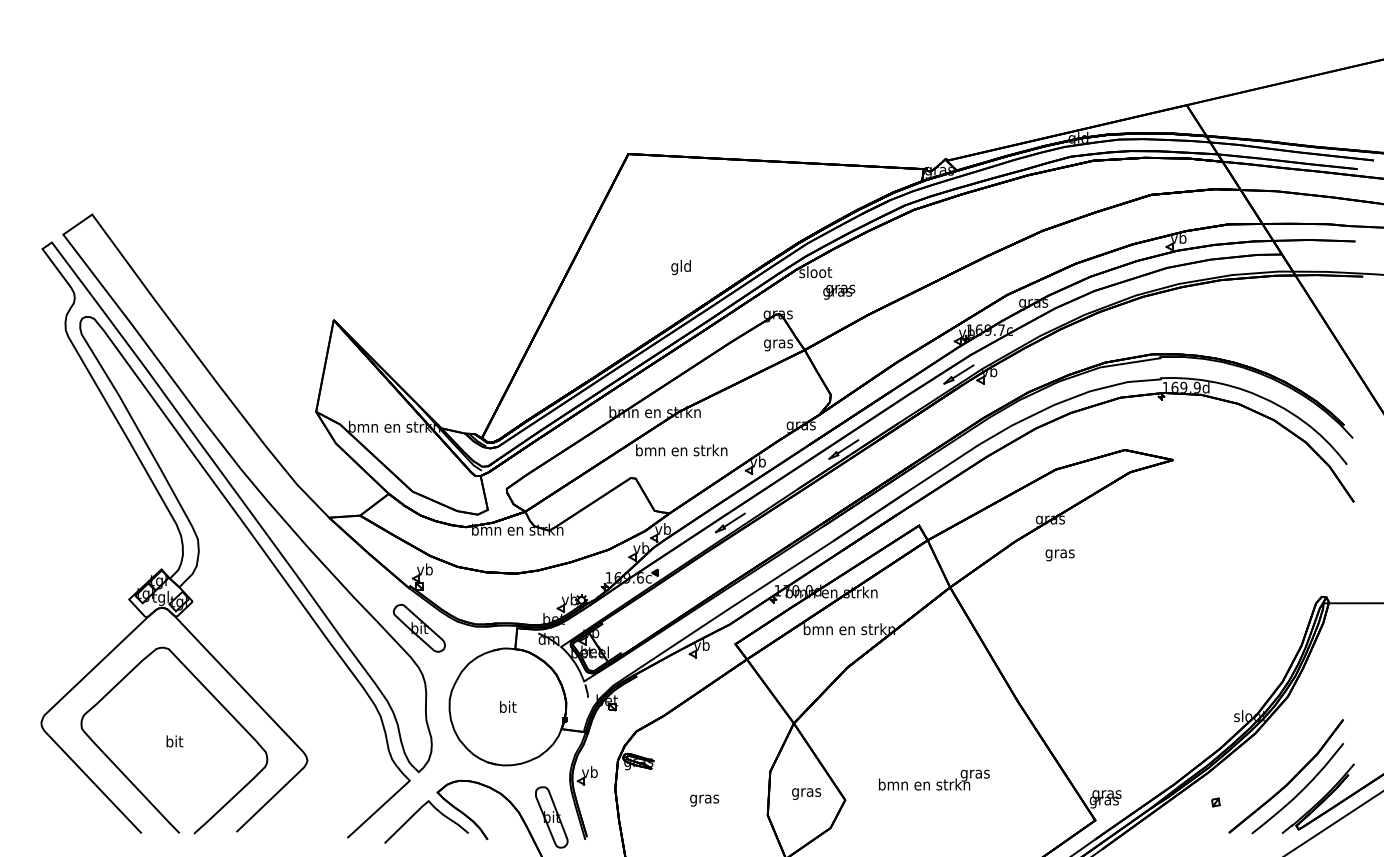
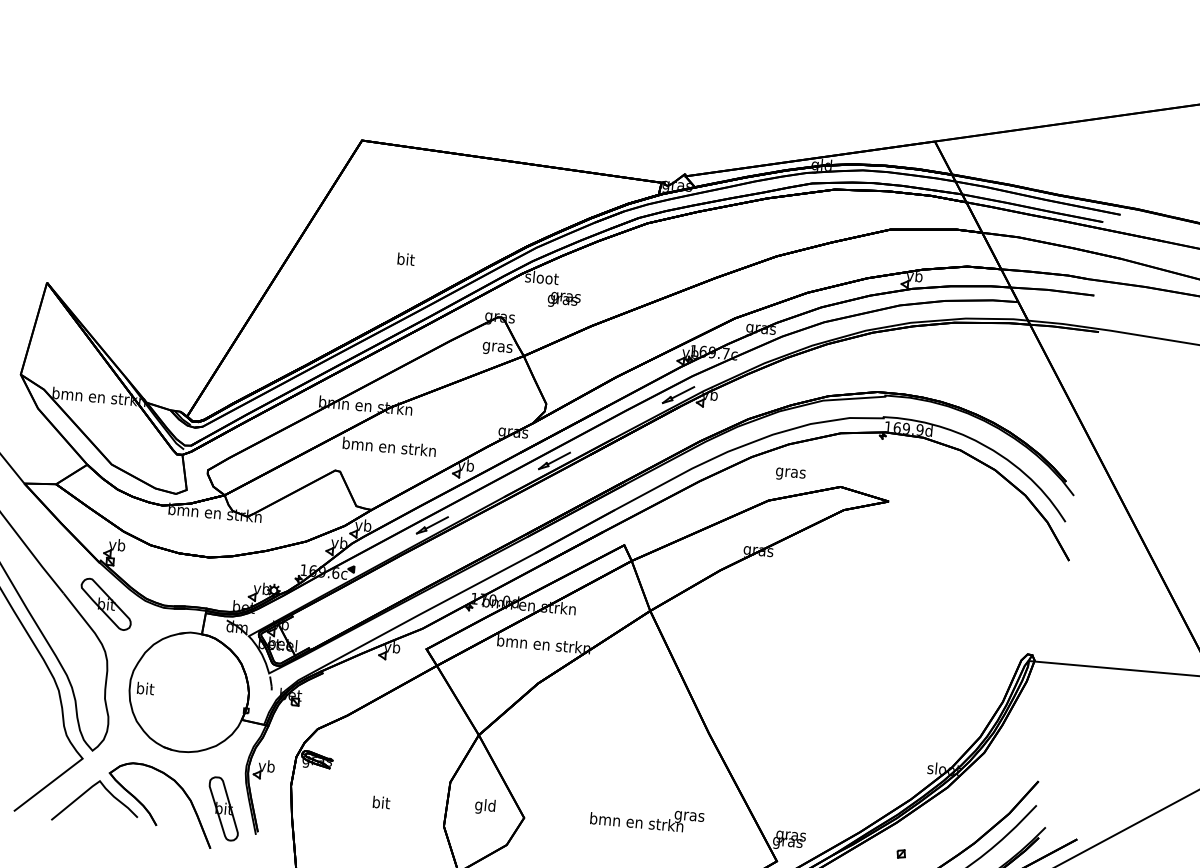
text: (680, 267) -> (404, 260), gld -> bit
text: (1059, 555) -> (790, 474), moved
text: (508, 706) -> (146, 688), moved
text: (934, 779) -> (647, 818), moved
text: (806, 792) -> (485, 806), gras -> gld
text: (704, 798) -> (381, 803), gras -> bit

